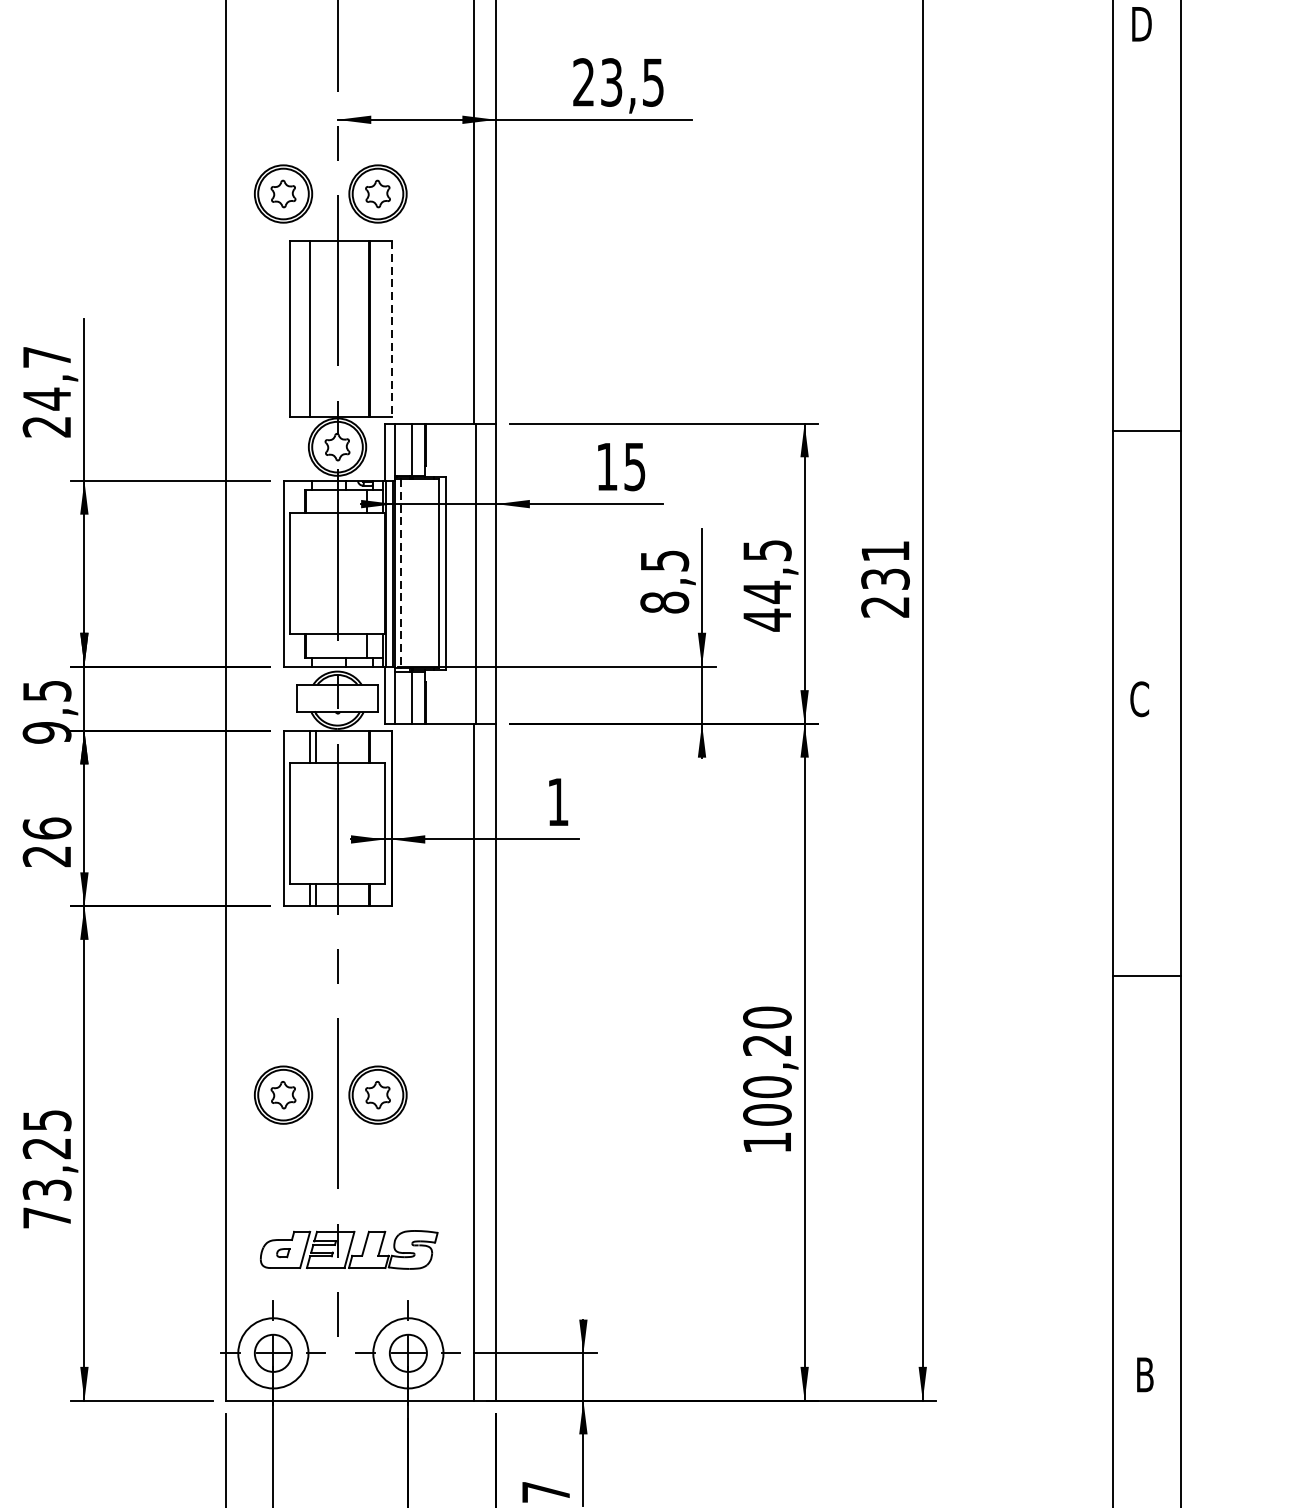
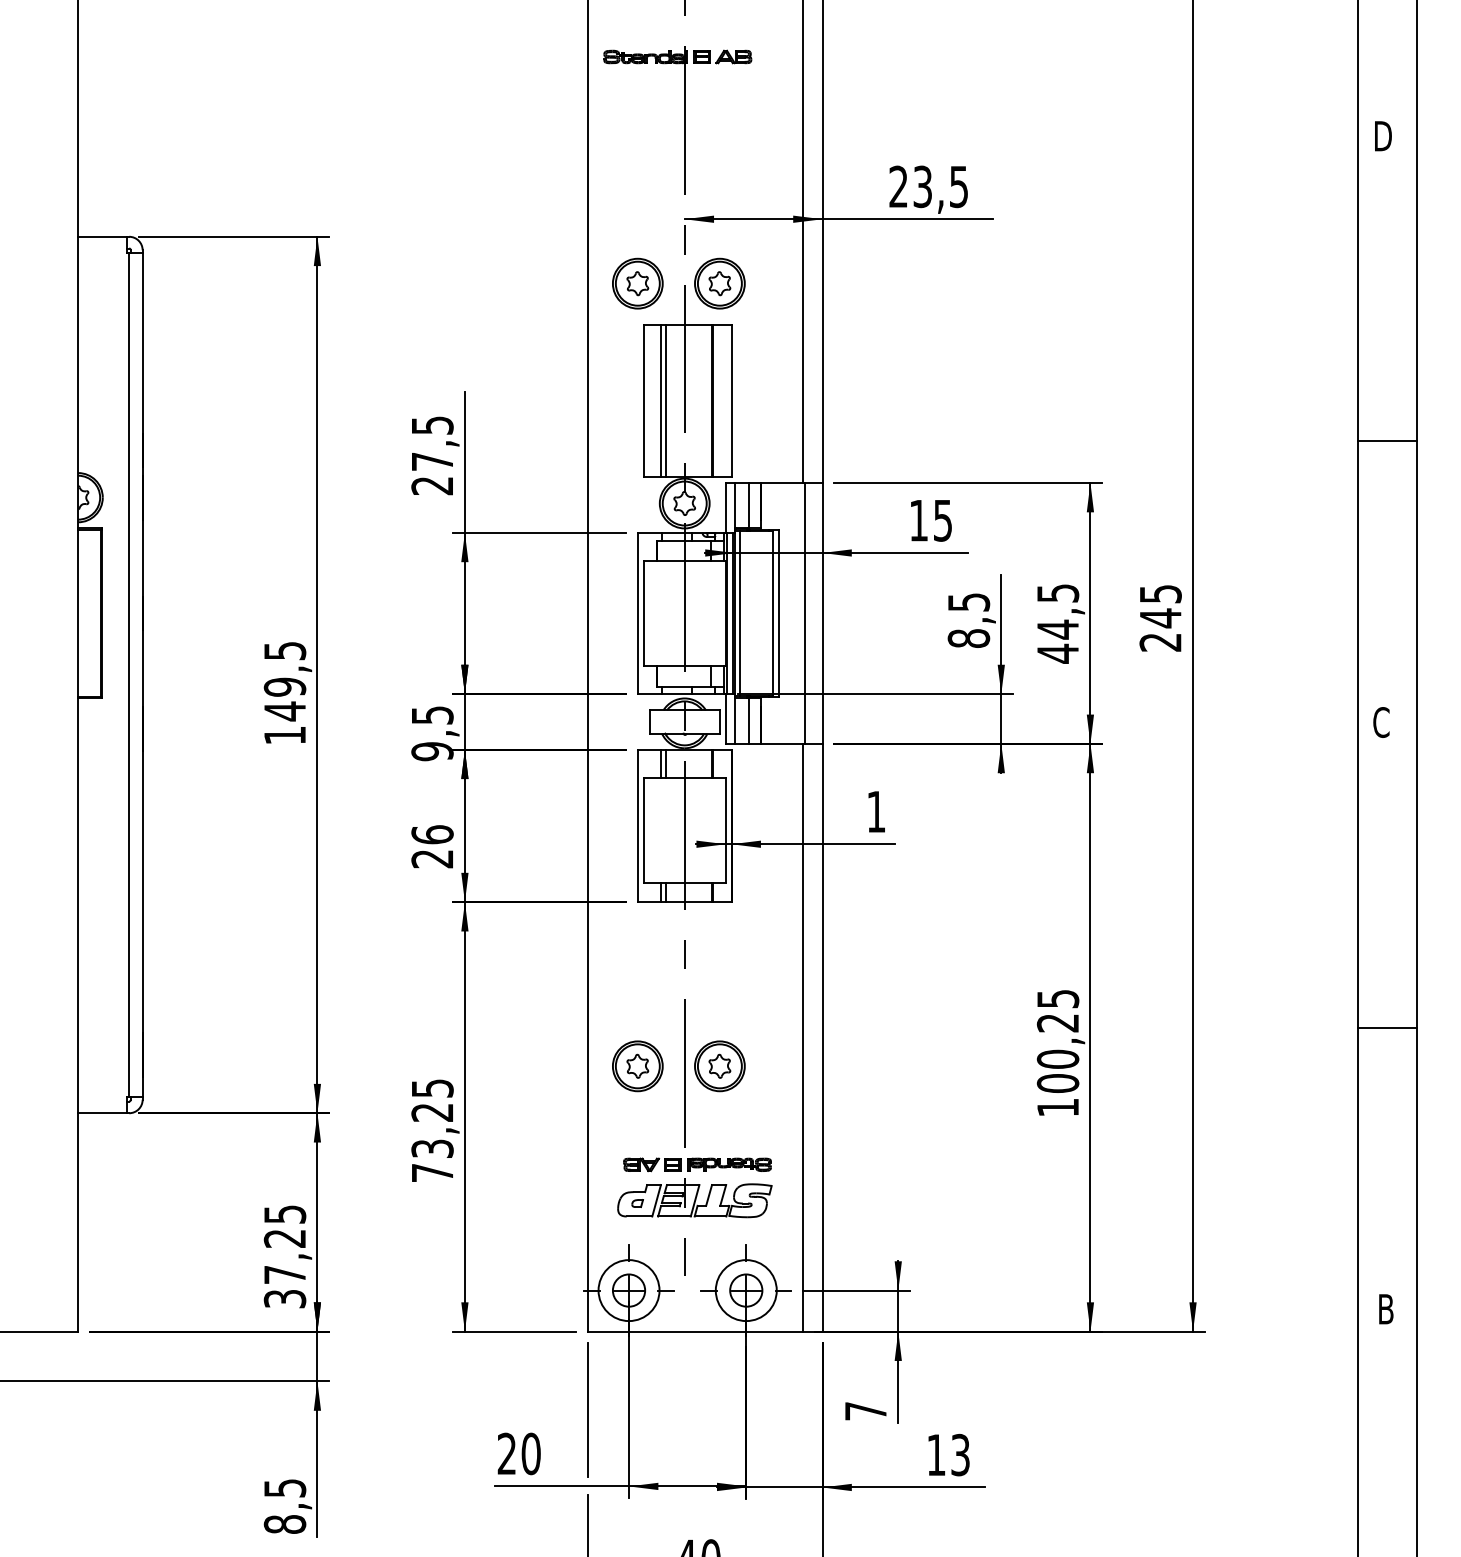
line: (316, 328) -> (666, 400), added
line: (391, 329) -> (731, 401), dashed -> solid
text: (47, 378) -> (432, 443), 24,7 -> 27,5
line: (1146, 430) -> (1387, 441), moved
text: (885, 565) -> (1160, 606), 231 -> 245
line: (400, 573) -> (739, 613), dashed -> solid
line: (1146, 975) -> (1387, 1027), moved
text: (766, 1017) -> (1057, 998), 100,20 -> 100,25
part: (352, 1208) -> (697, 1164), added

